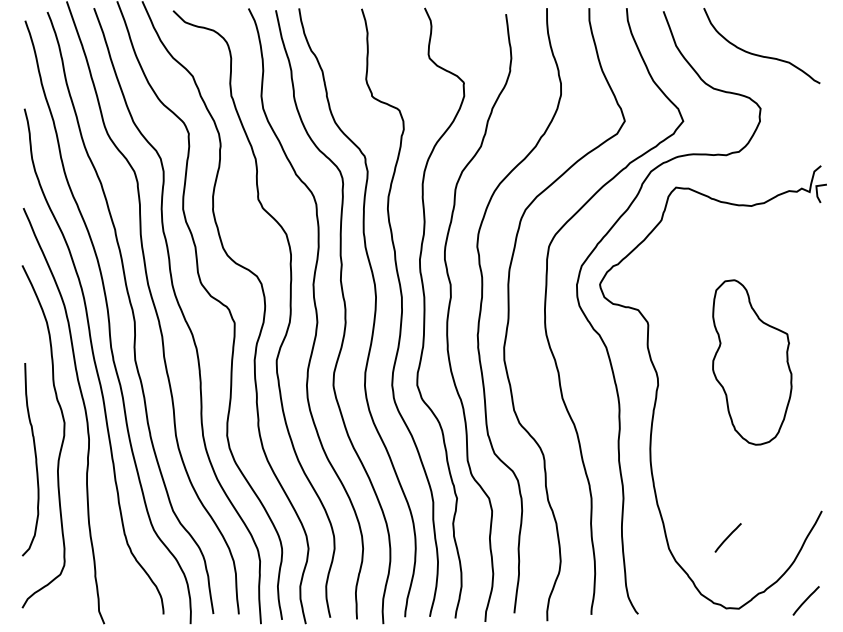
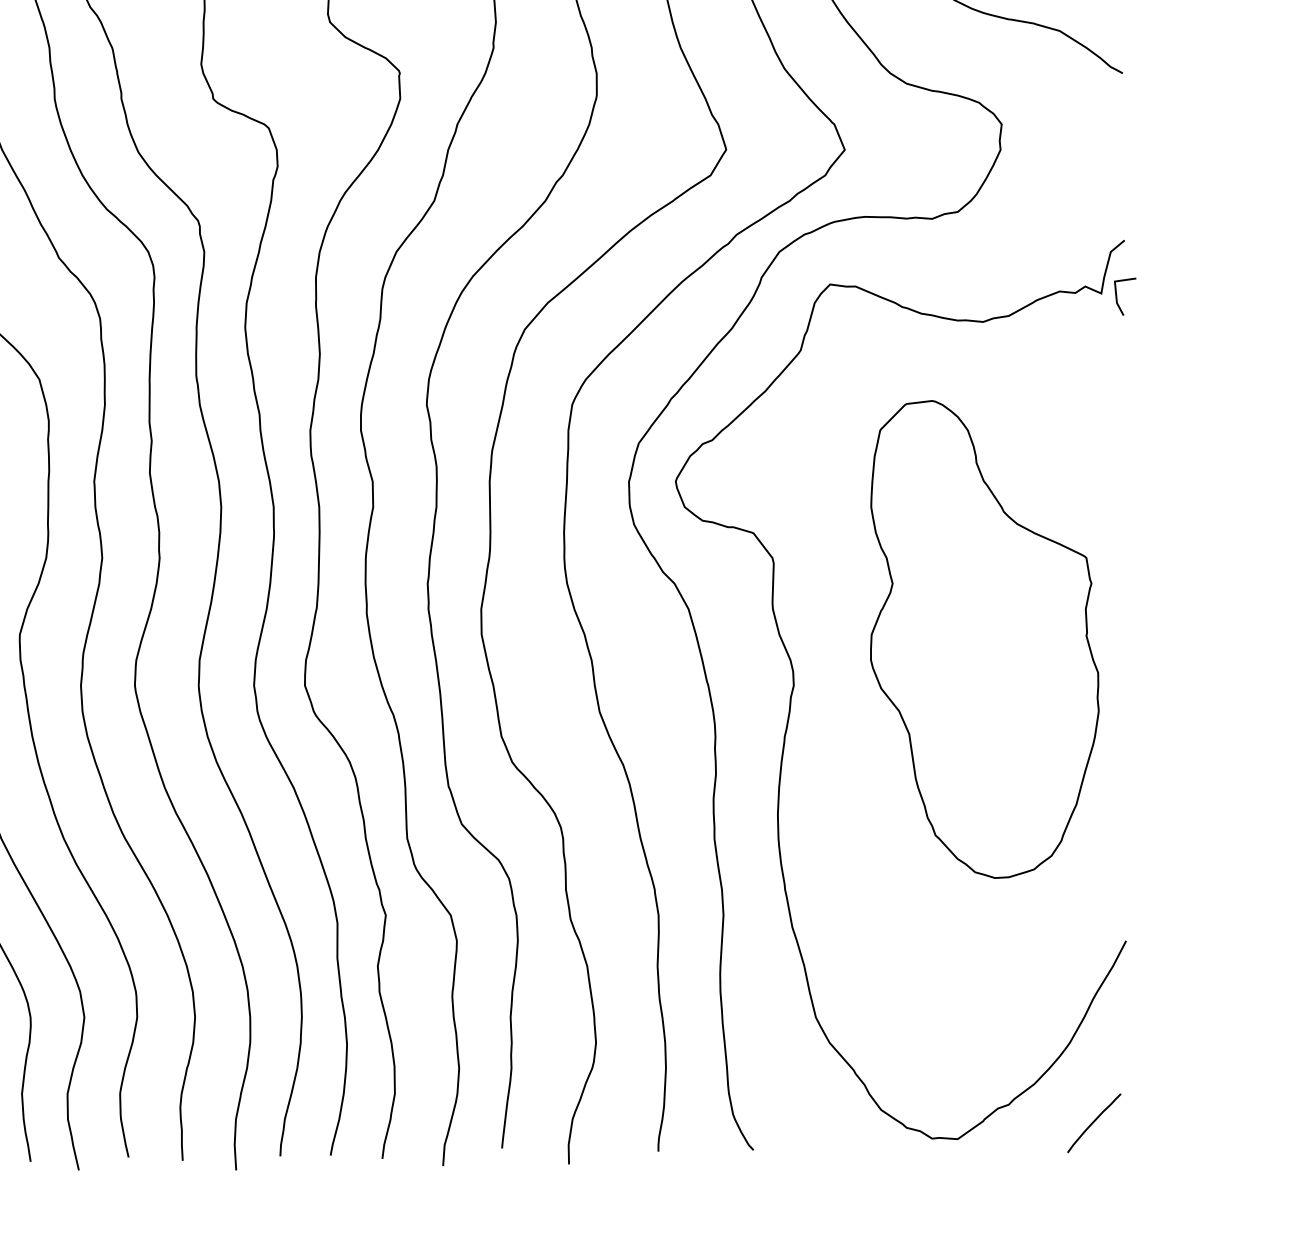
part: (752, 362) -> (985, 639), size x1.43
line: (727, 537) -> (934, 994), removed

